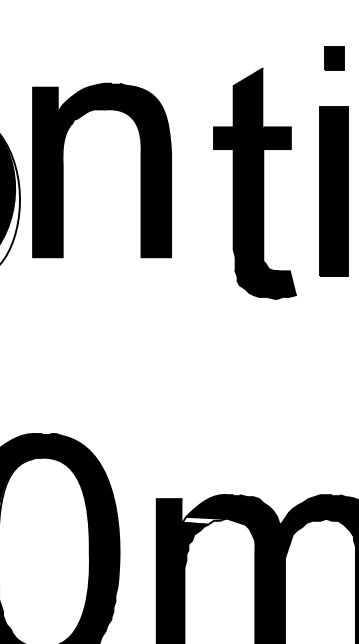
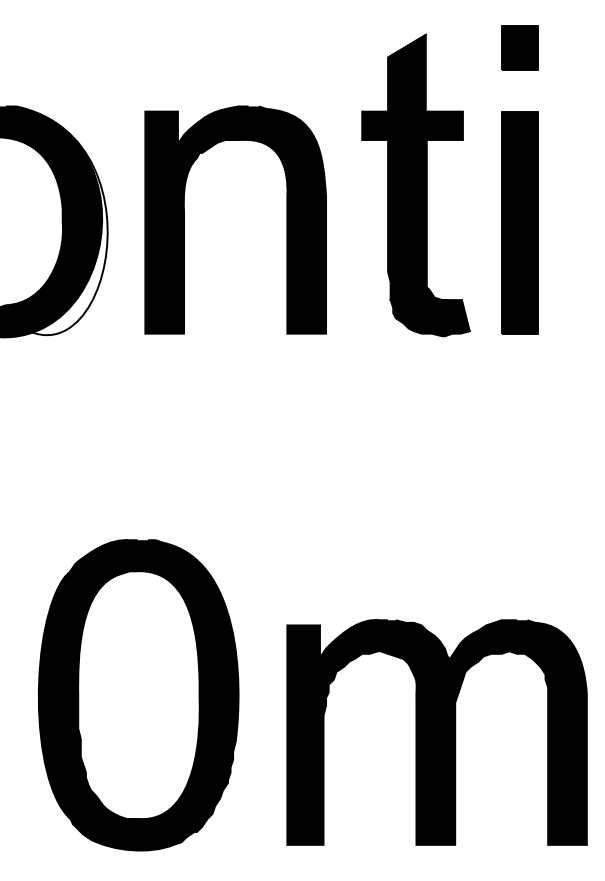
part: (334, 57) -> (519, 47), size x1.43
part: (62, 170) -> (184, 219), moved
part: (254, 183) -> (415, 185), moved
fill: (203, 520) -> (348, 653), added

